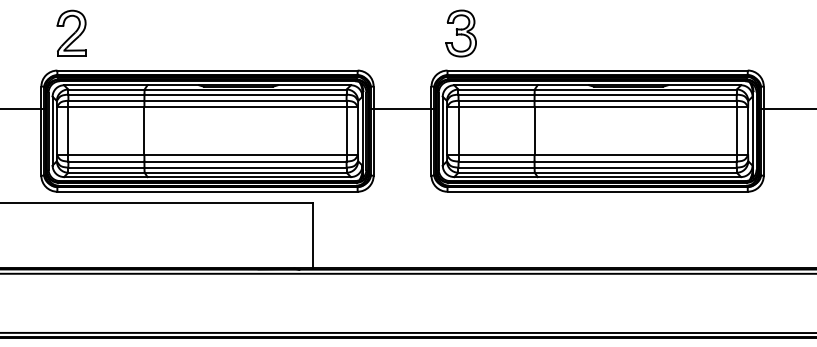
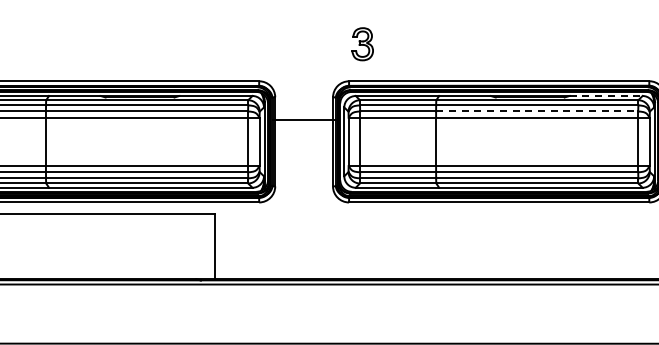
part: (460, 33) -> (362, 44), size x0.7
line: (704, 85) -> (606, 96), solid -> dashed
line: (636, 100) -> (538, 111), solid -> dashed

